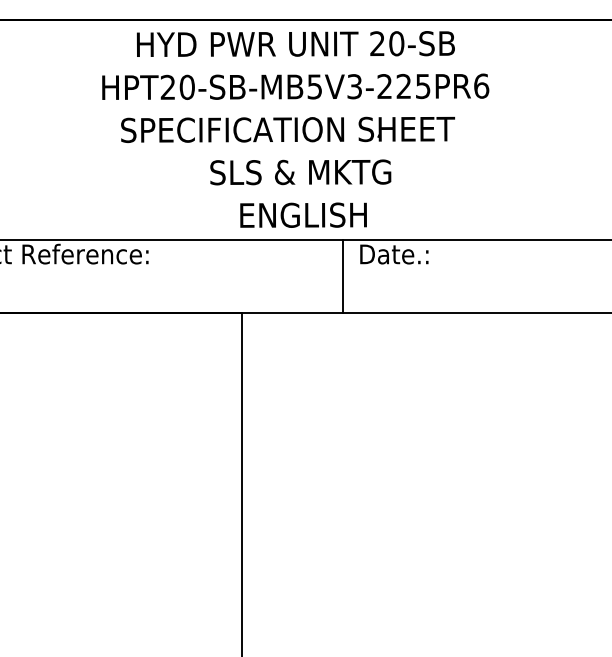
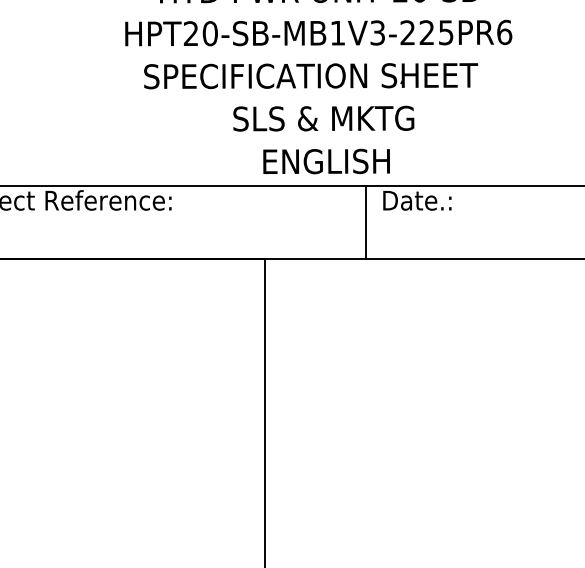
text: (314, 86) -> (337, 32), HPT20-SB-MB5V3-225PR6 -> HPT20-SB-MB1V3-225PR6

